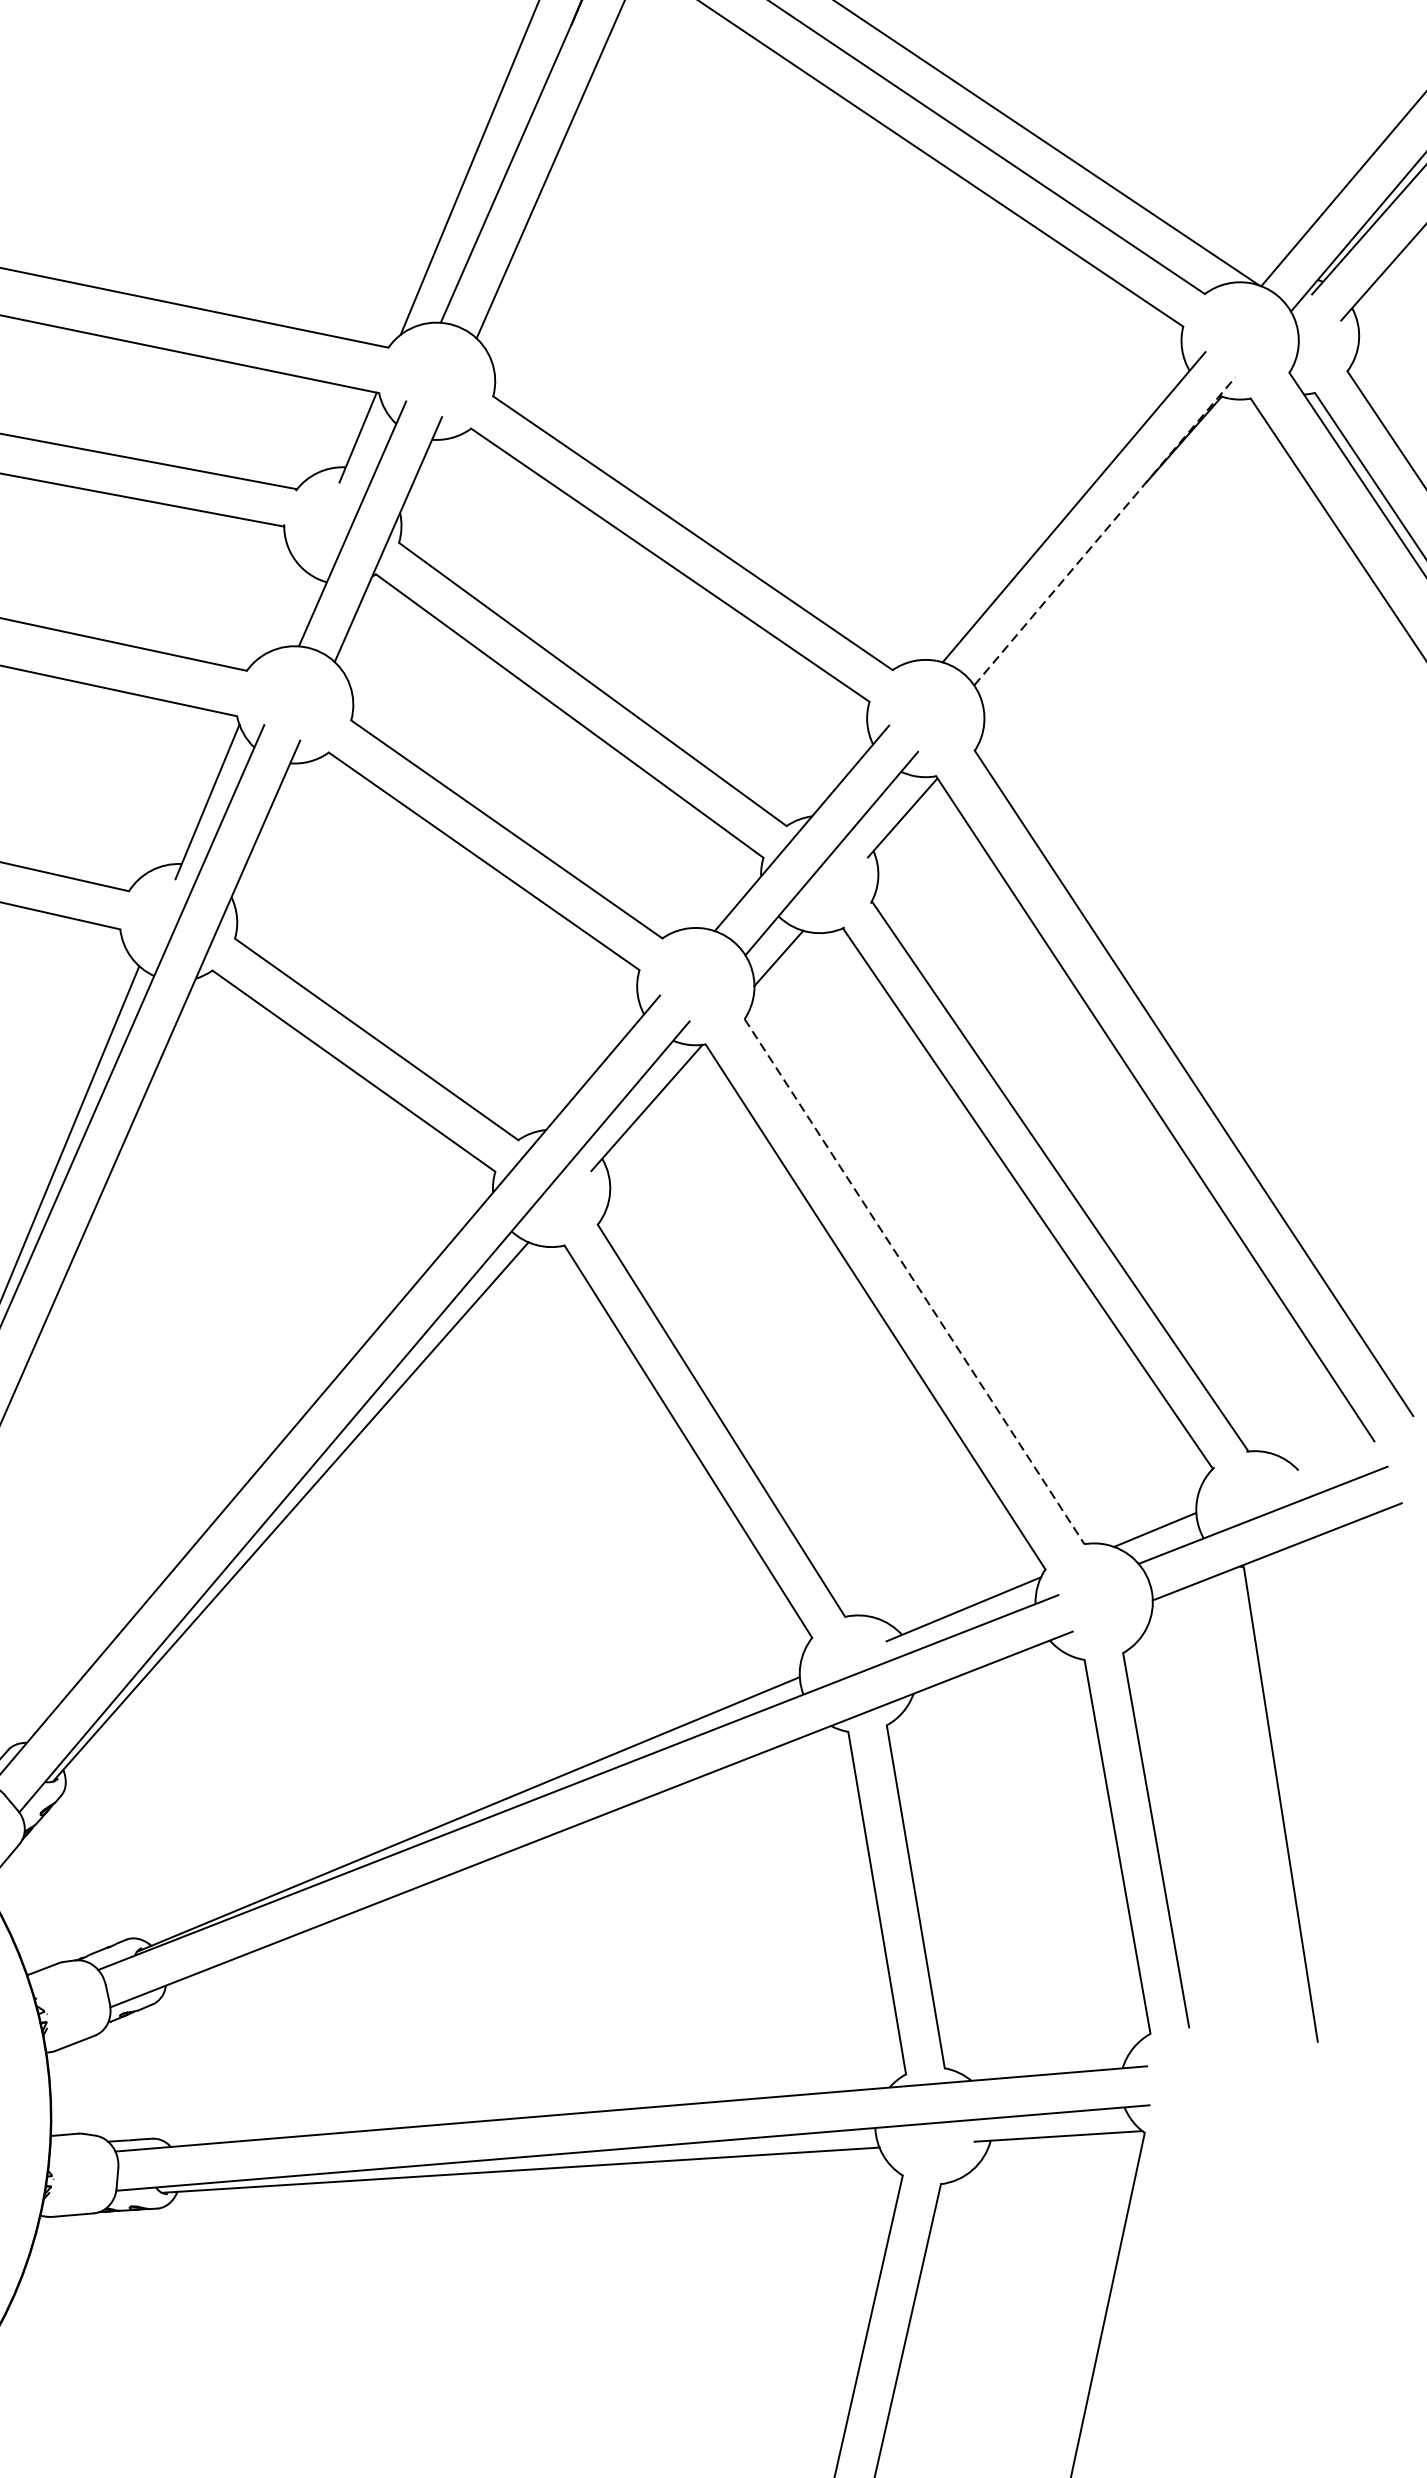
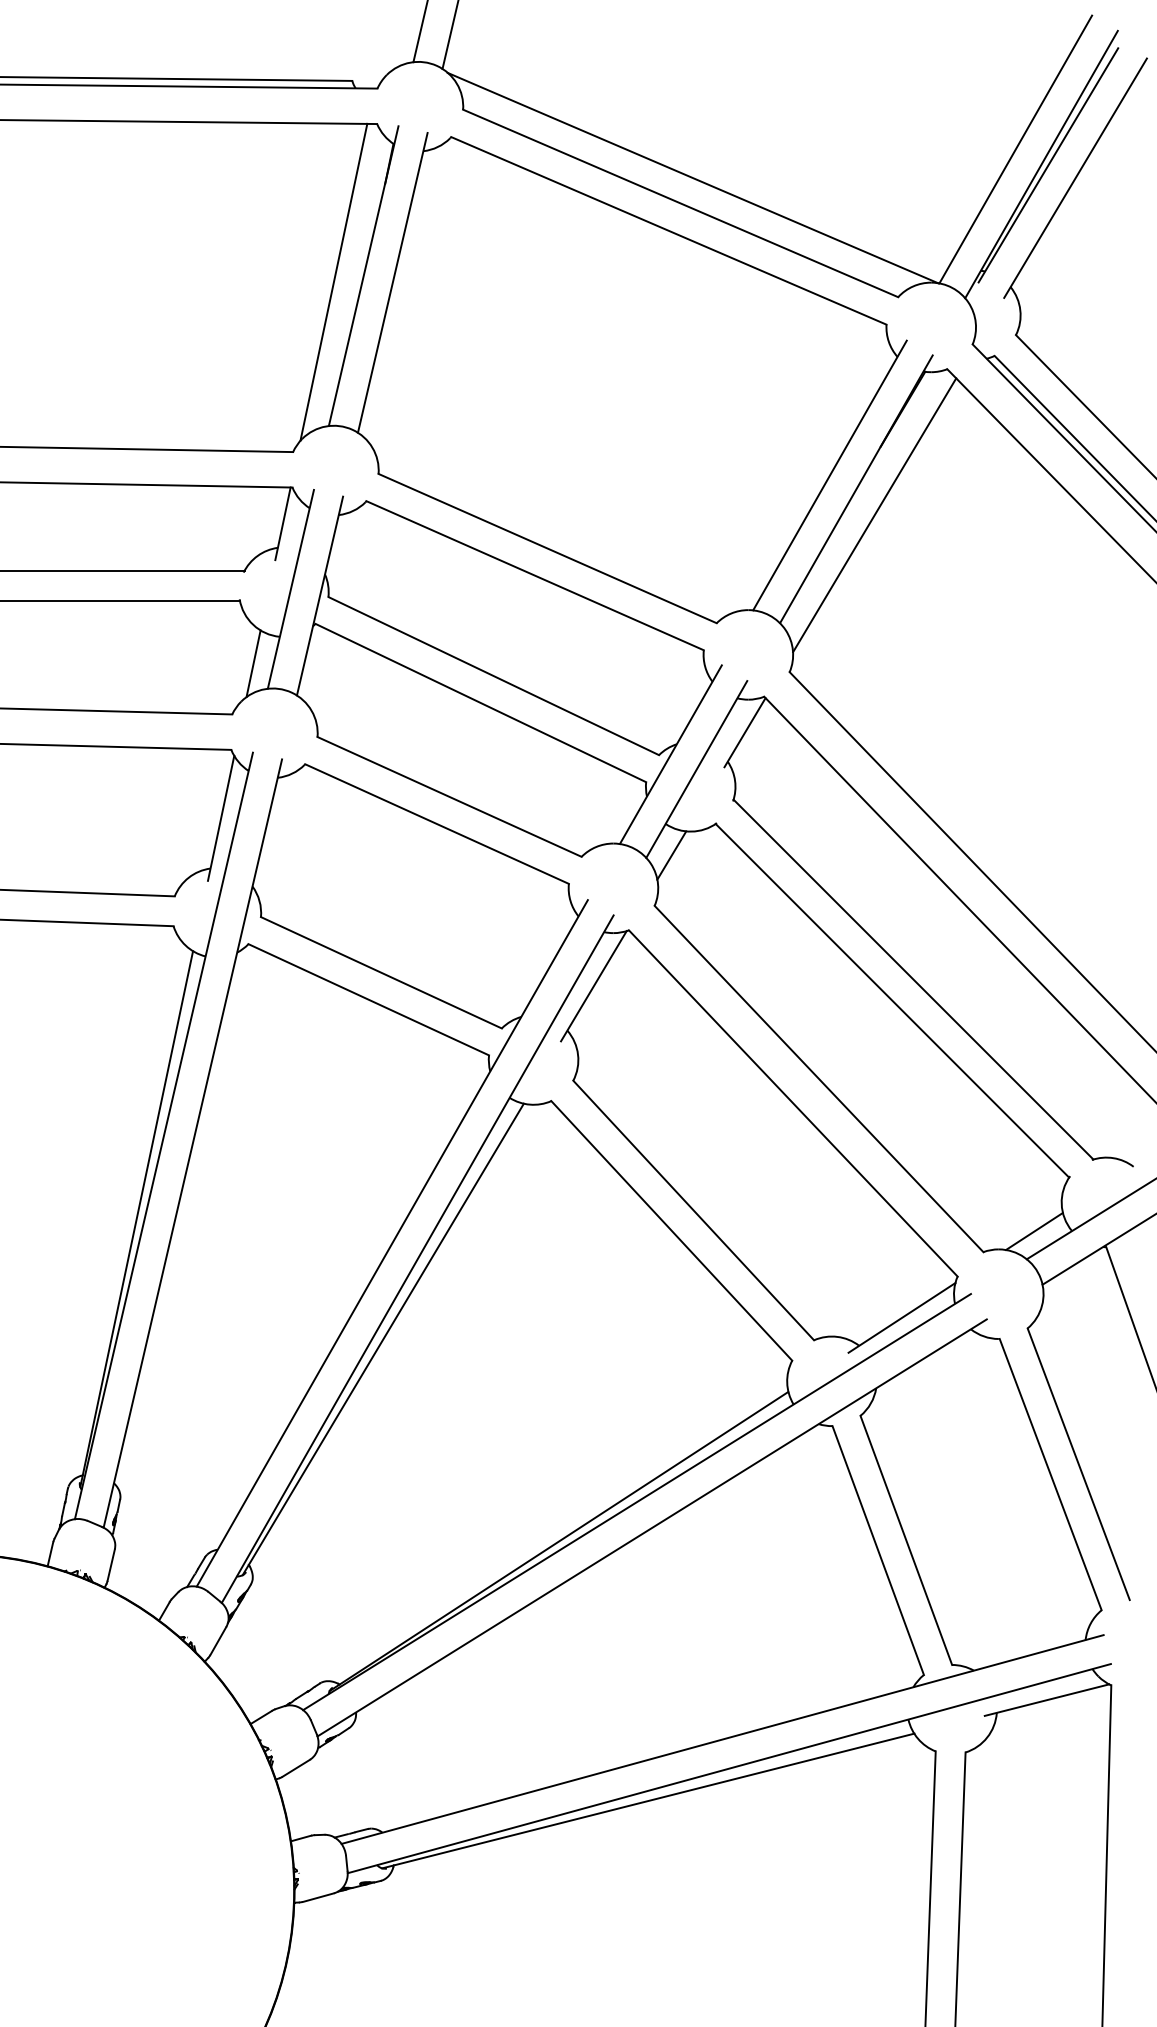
line: (1105, 530) -> (856, 488), dashed -> solid
line: (1121, 569) -> (874, 515), added
line: (286, 610) -> (253, 663), added
line: (915, 1282) -> (819, 1079), dashed -> solid

